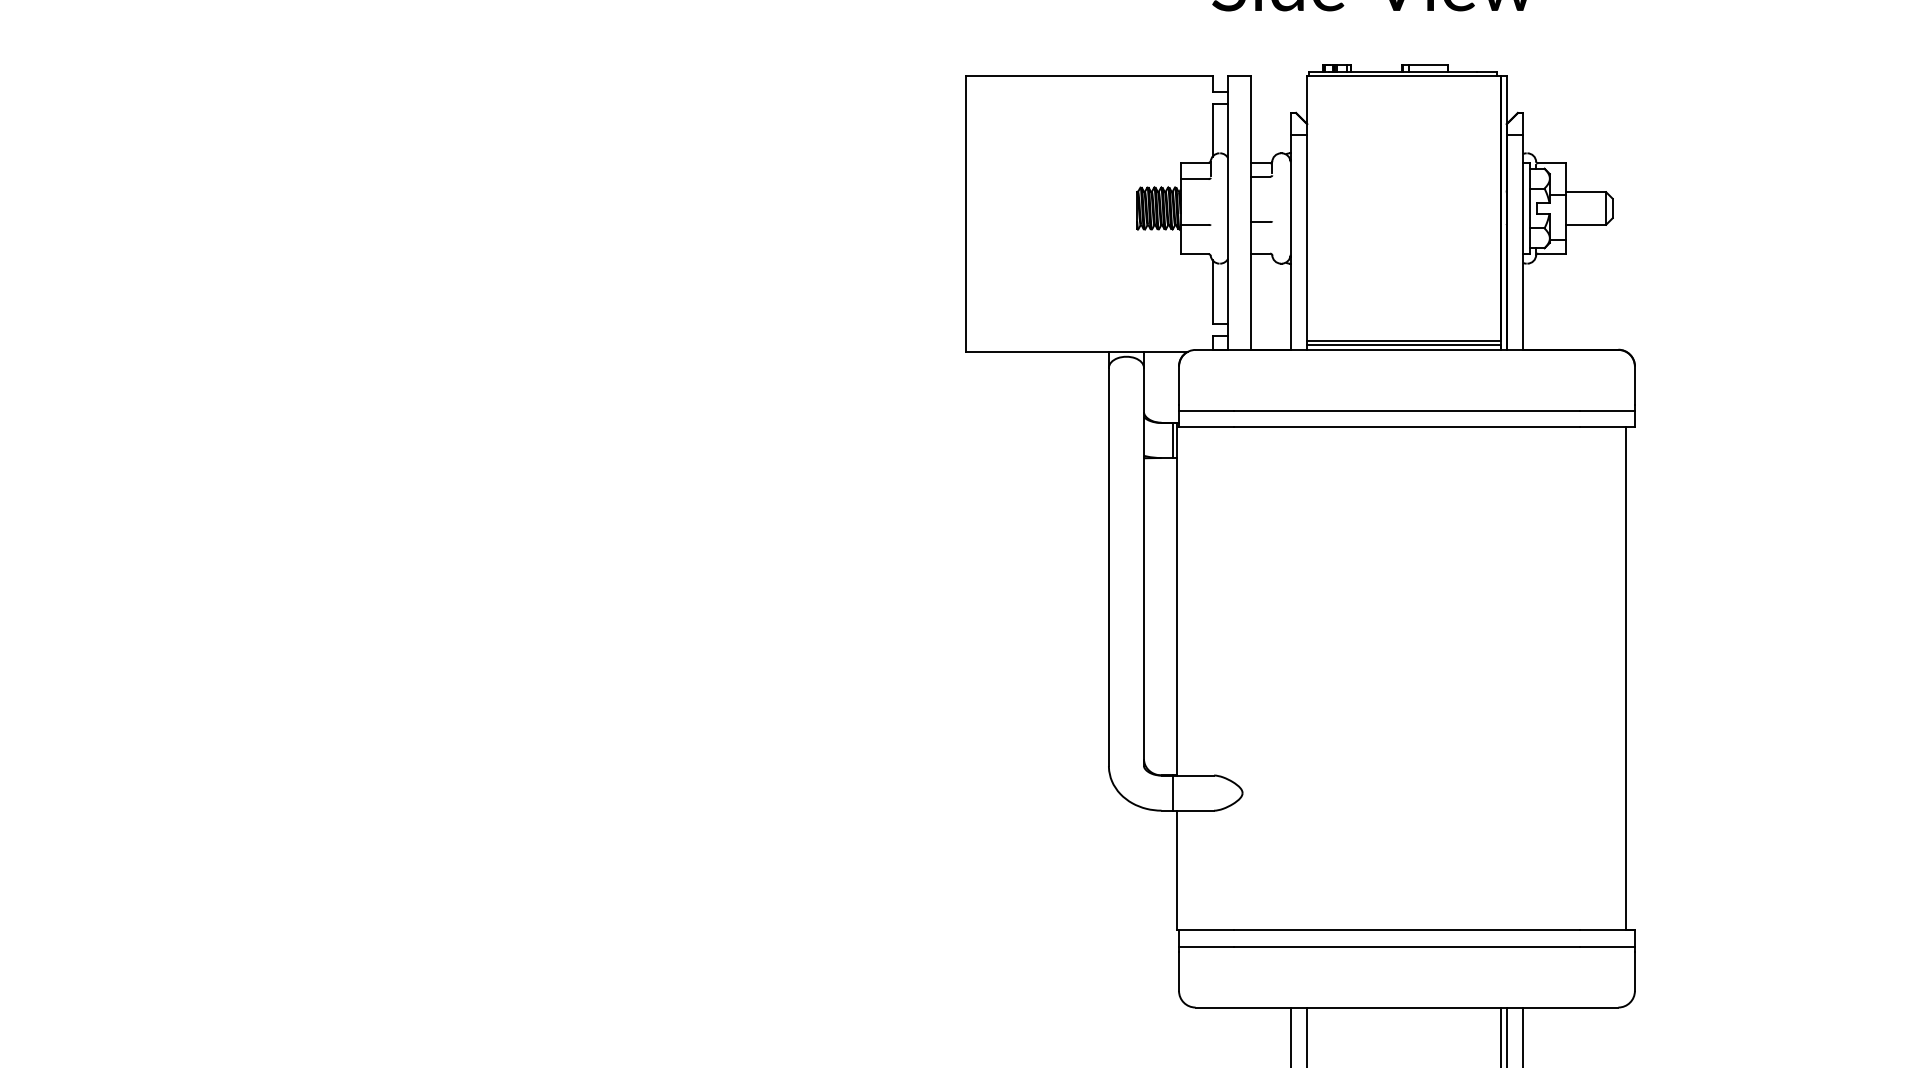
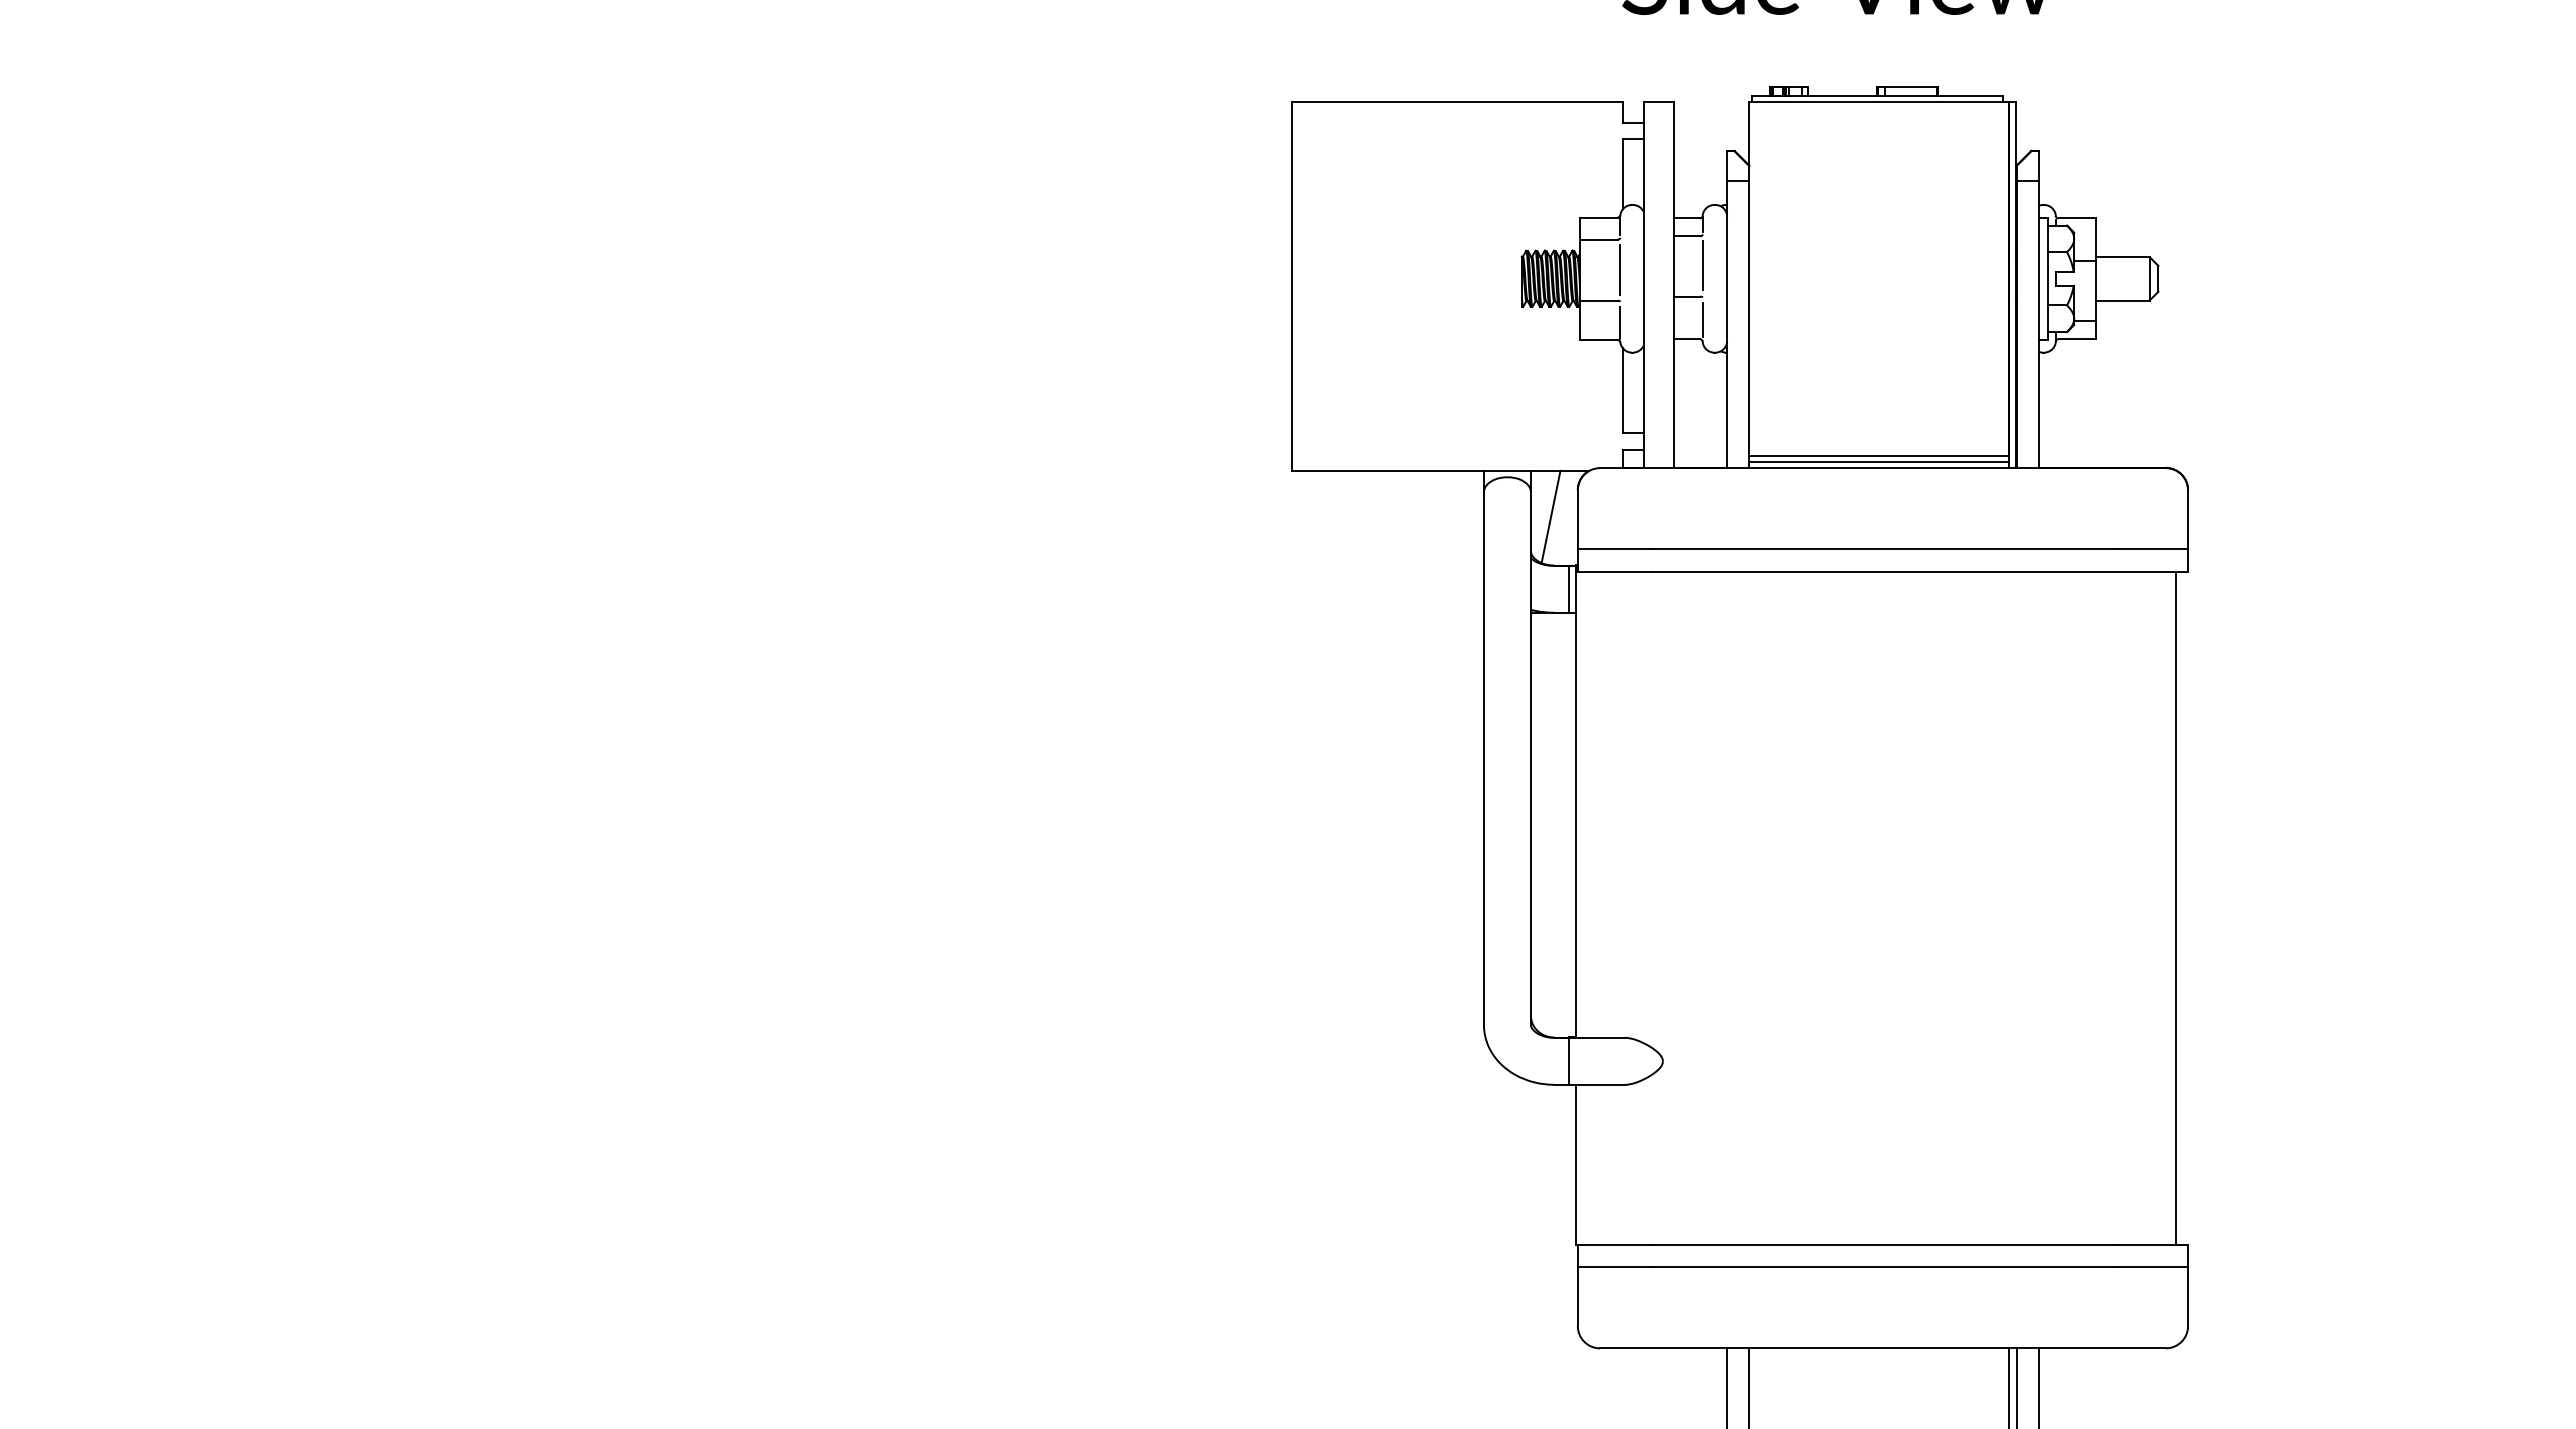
line: (1272, 198) -> (1702, 265), added
line: (1210, 201) -> (1620, 269), added
line: (1272, 238) -> (1702, 319), added
line: (1210, 241) -> (1620, 322), added
line: (1158, 386) -> (1550, 516), added

